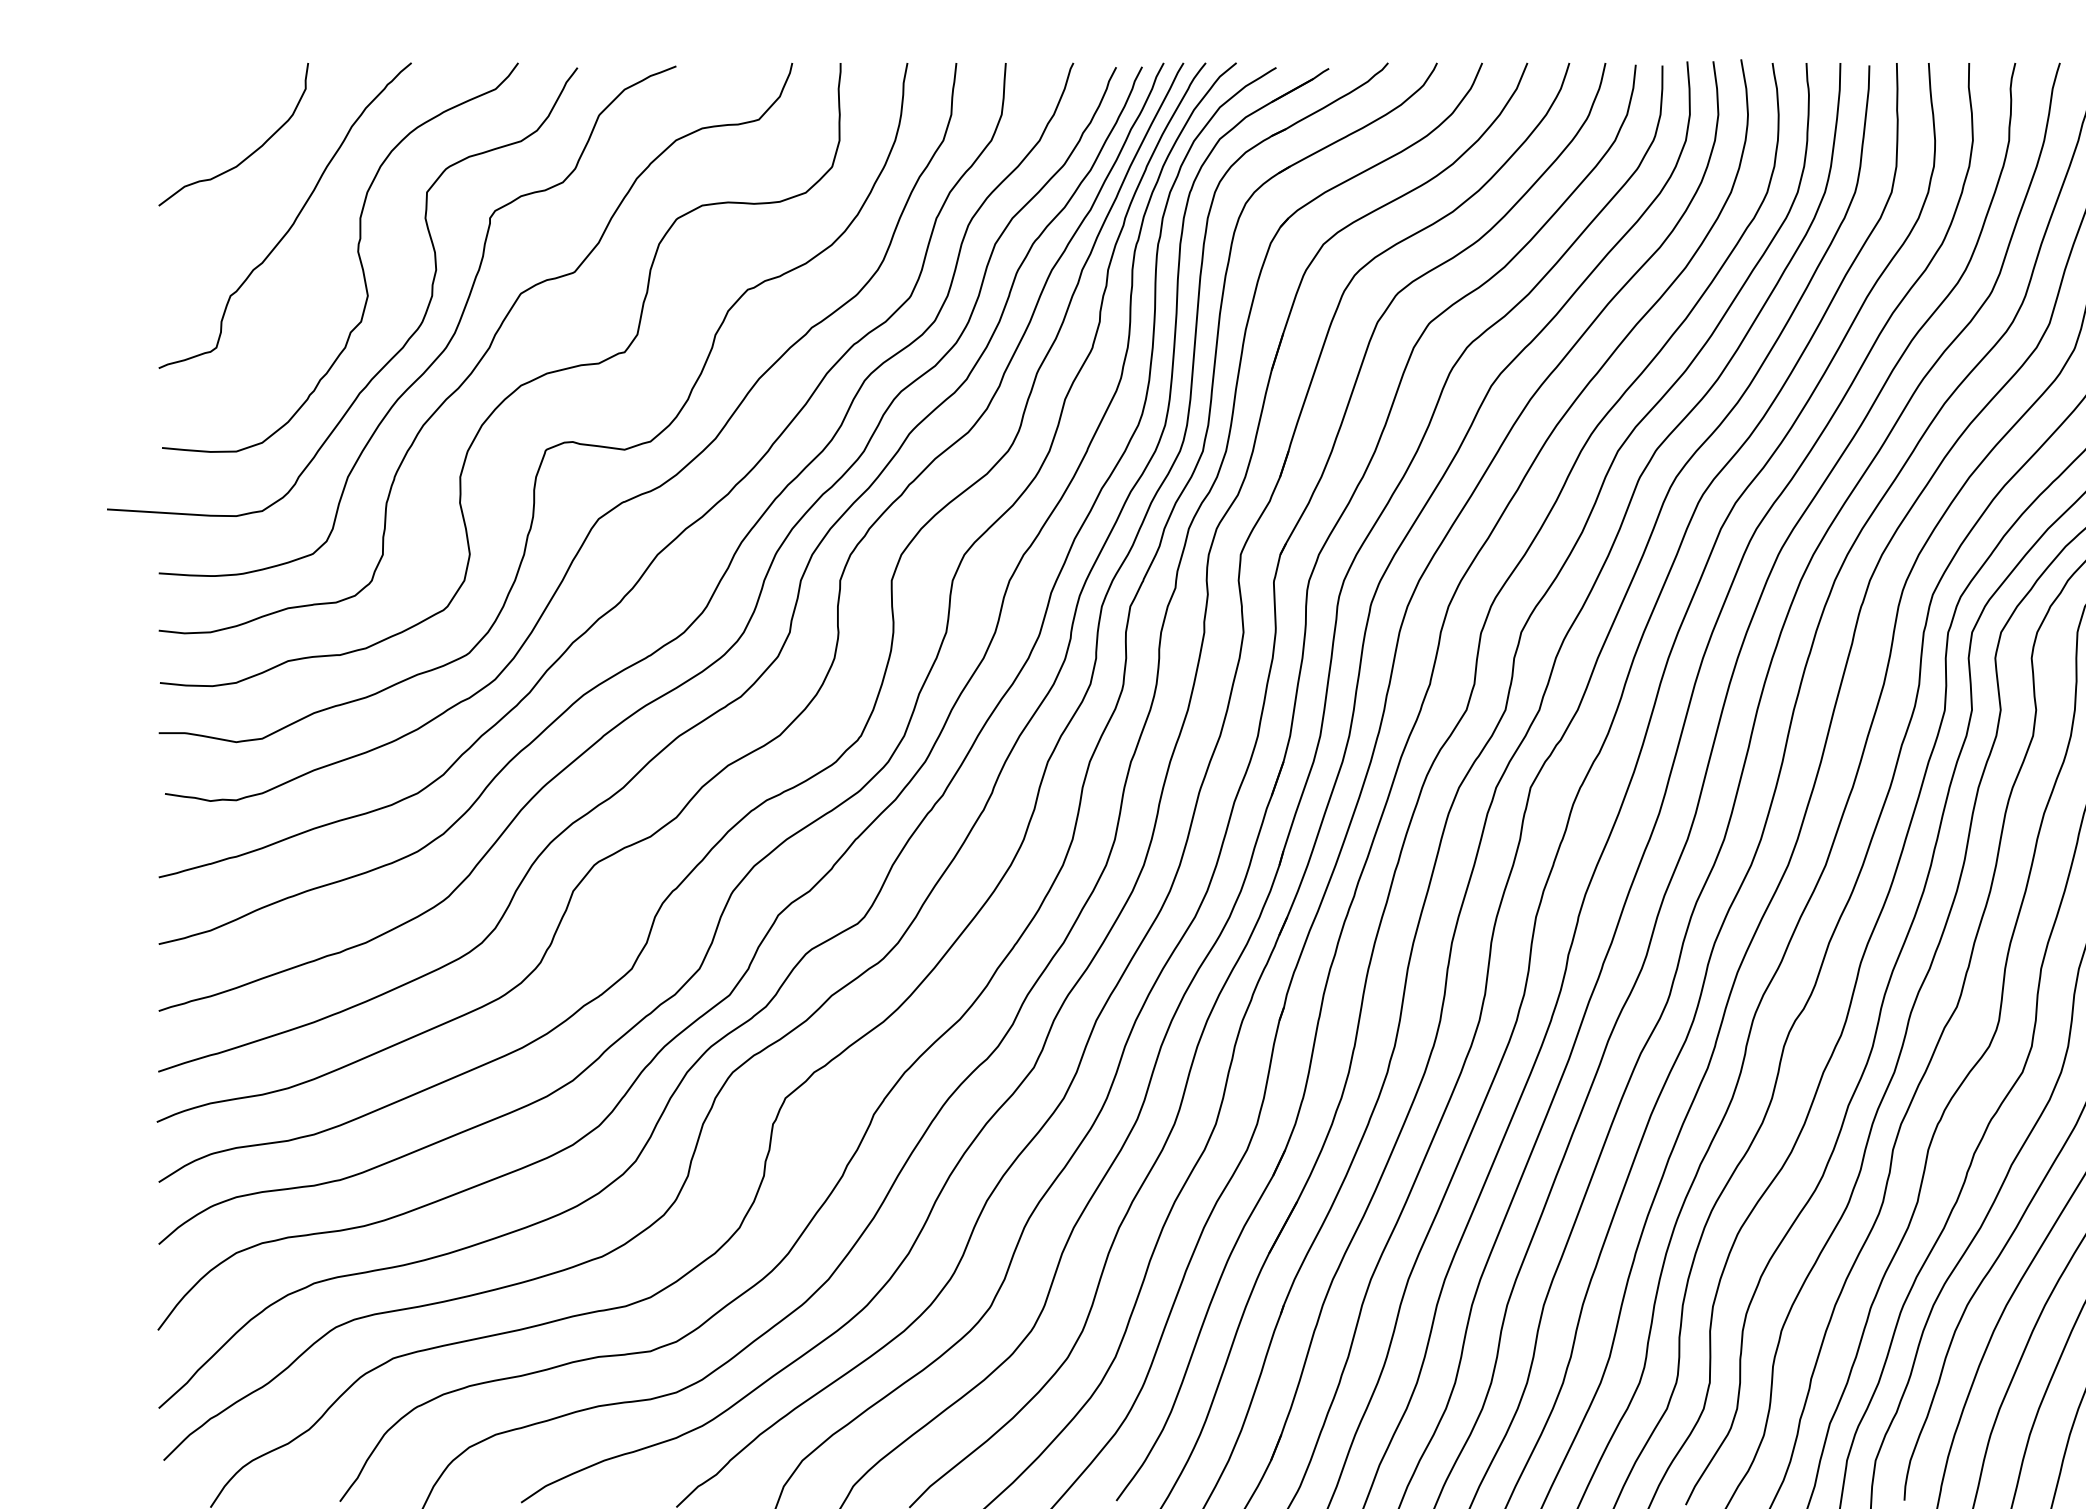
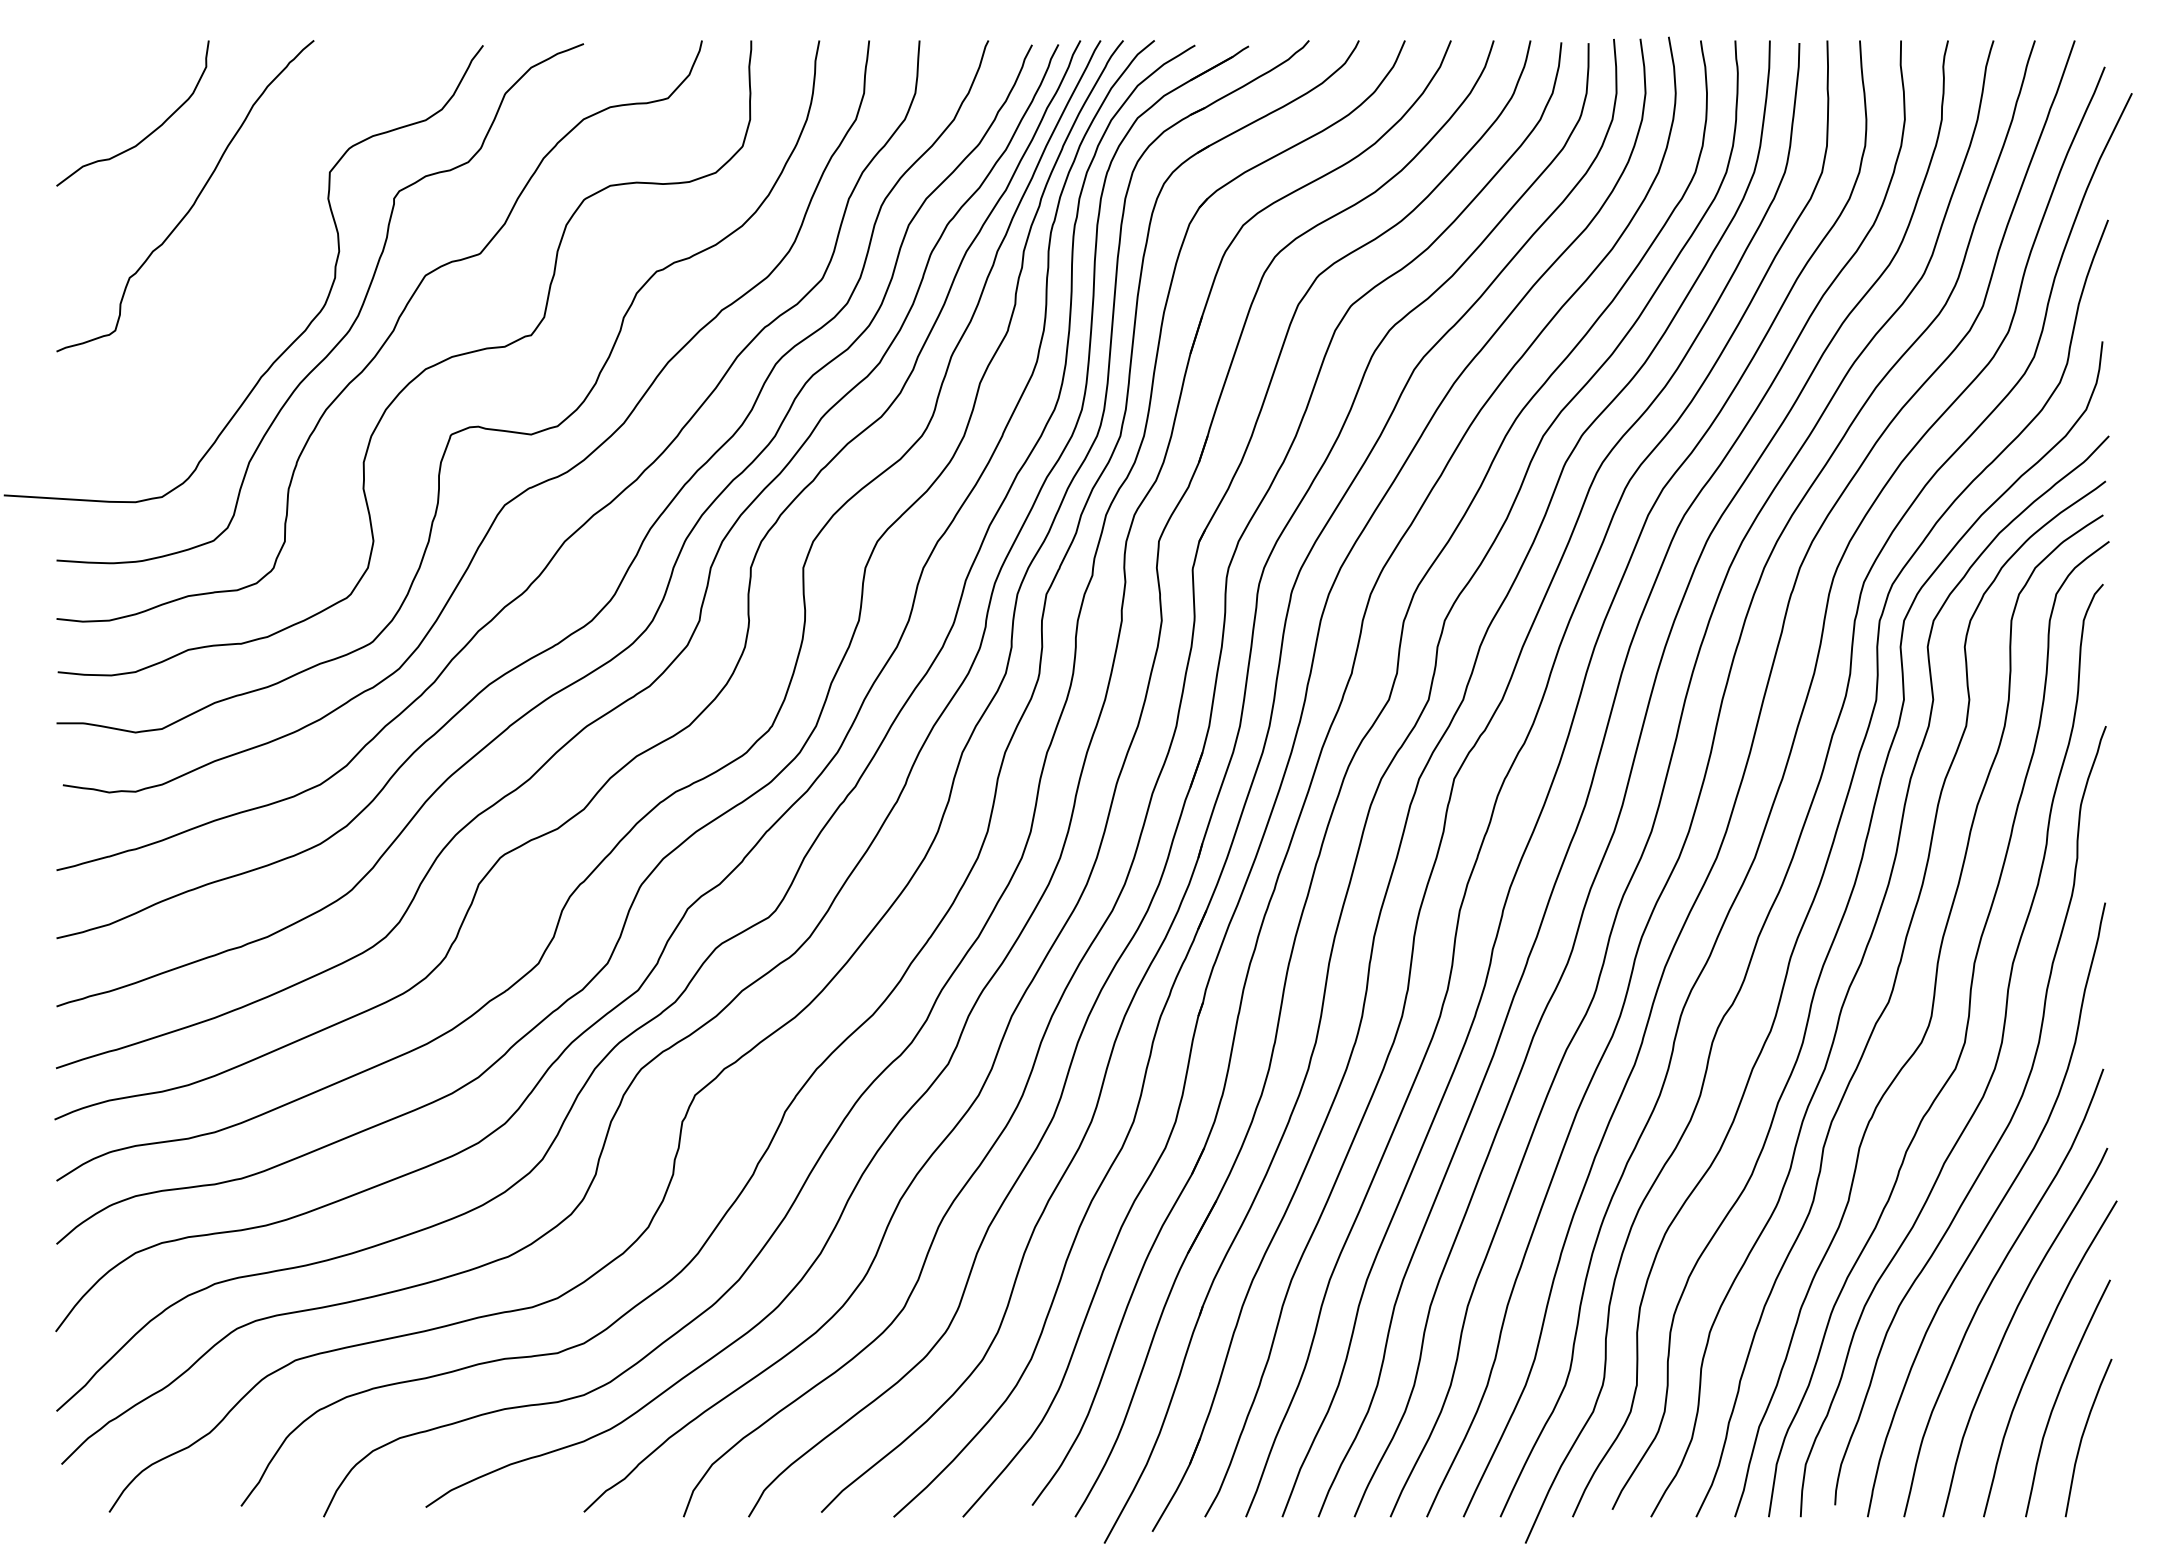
curve: (356, 251) -> (258, 232), removed

